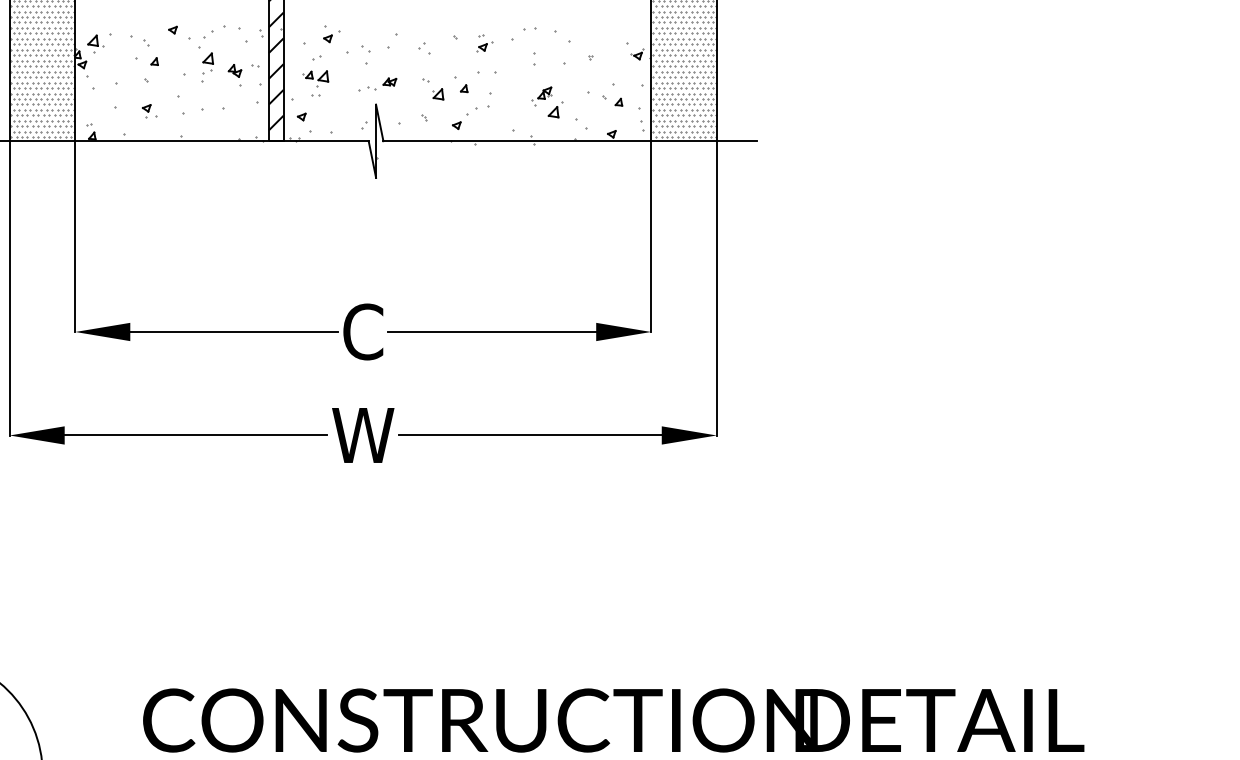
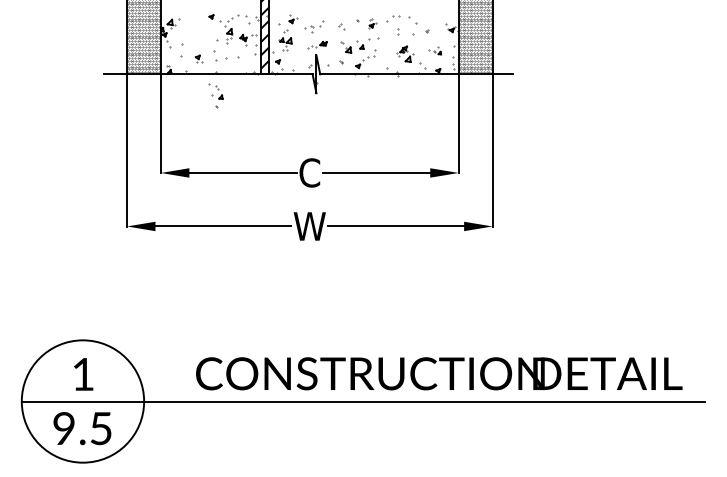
part: (372, 48) -> (314, 26), size x0.7
part: (144, 58) -> (215, 95), moved
part: (604, 95) -> (434, 50), size x0.7

